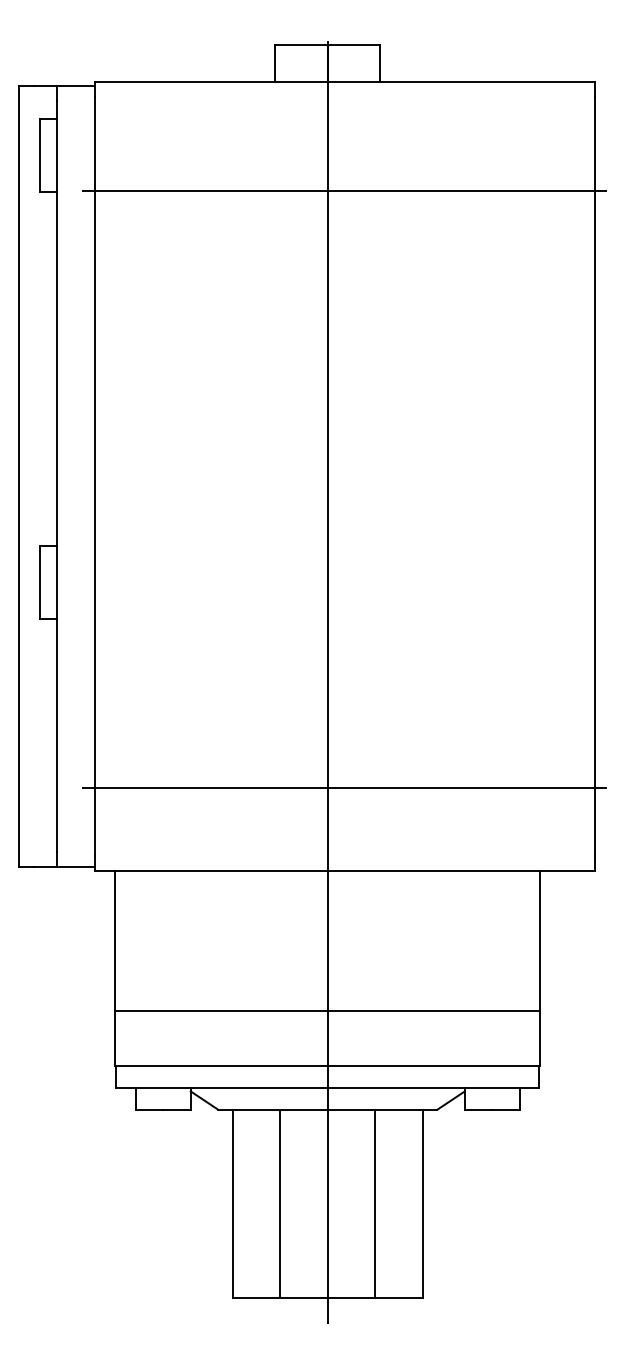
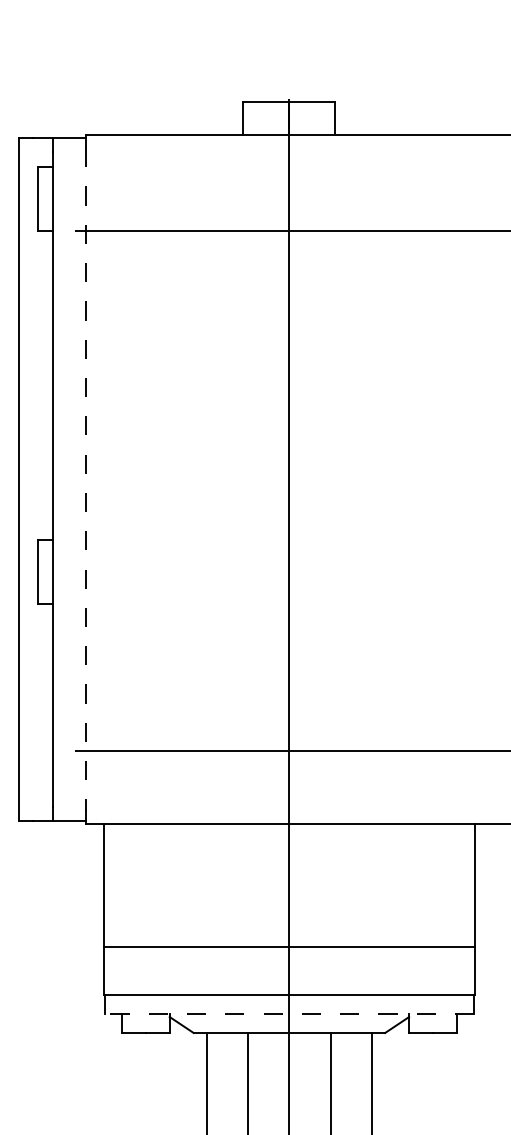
line: (95, 476) -> (86, 479), solid -> dashed
line: (327, 1087) -> (289, 1013), solid -> dashed

